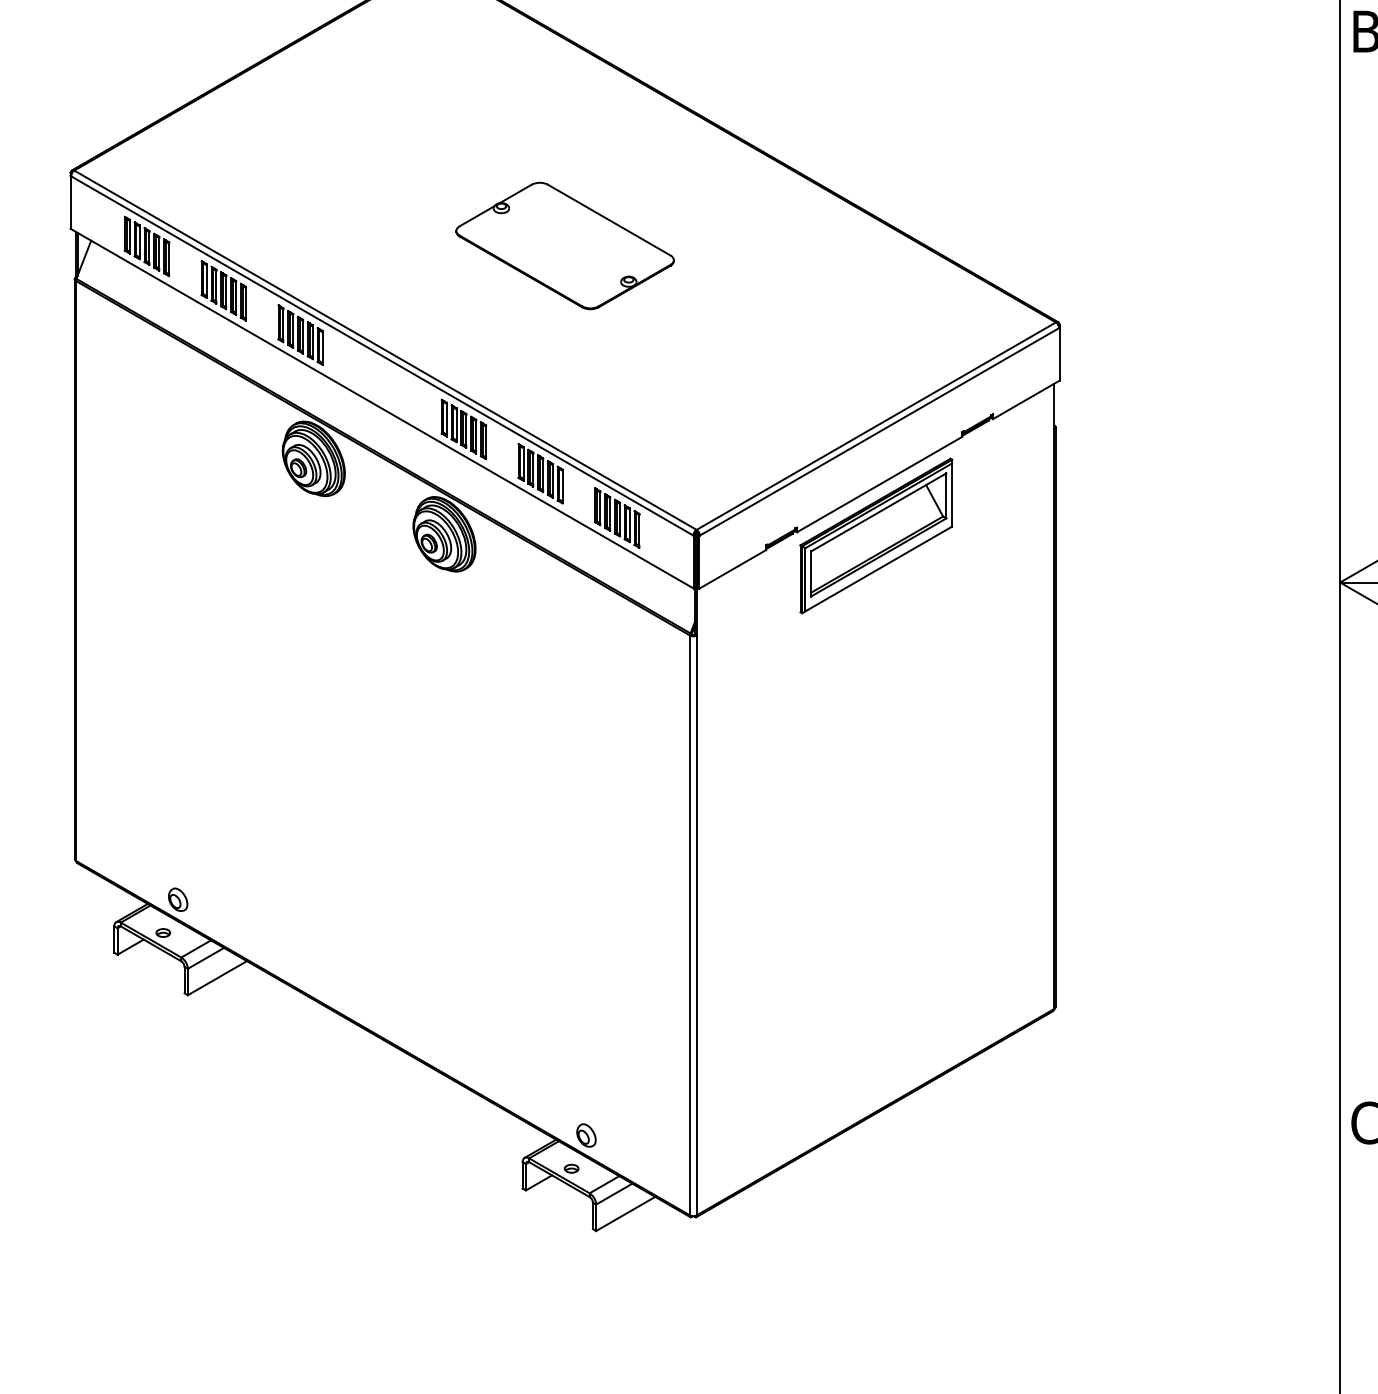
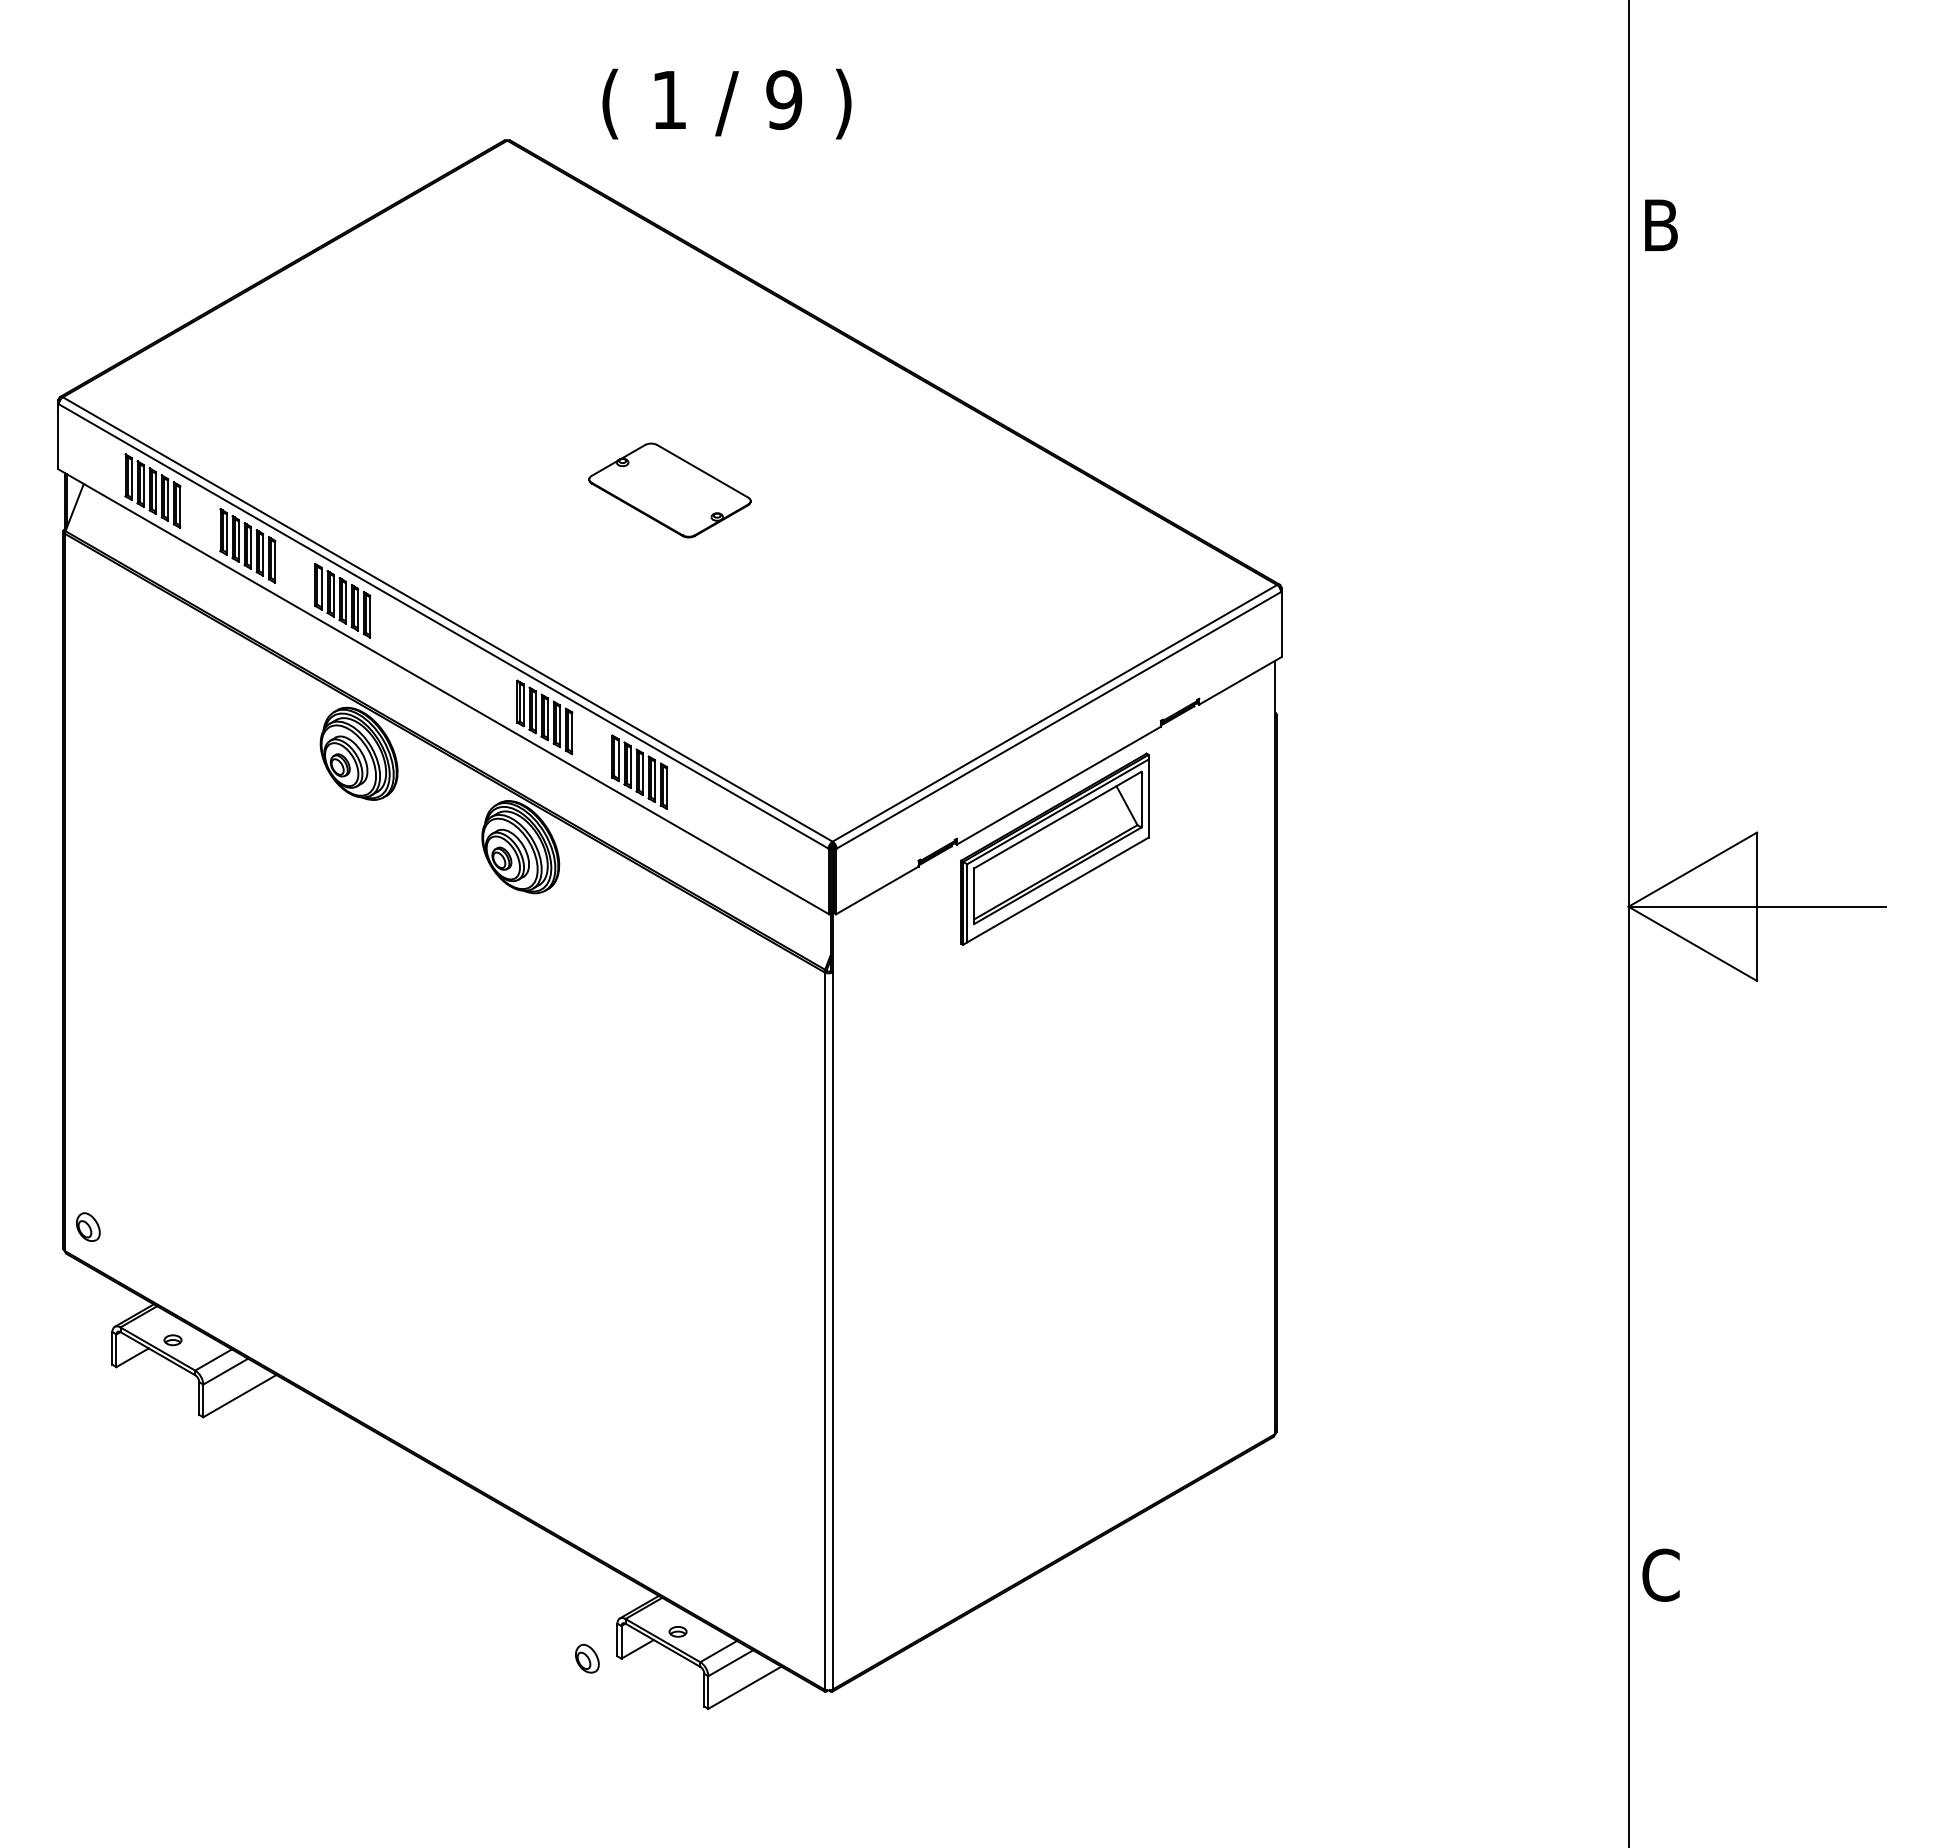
part: (564, 245) -> (669, 490), size x0.6
part: (617, 517) -> (734, 826), removed
part: (178, 899) -> (88, 1226), moved
part: (586, 1135) -> (587, 1658), moved

